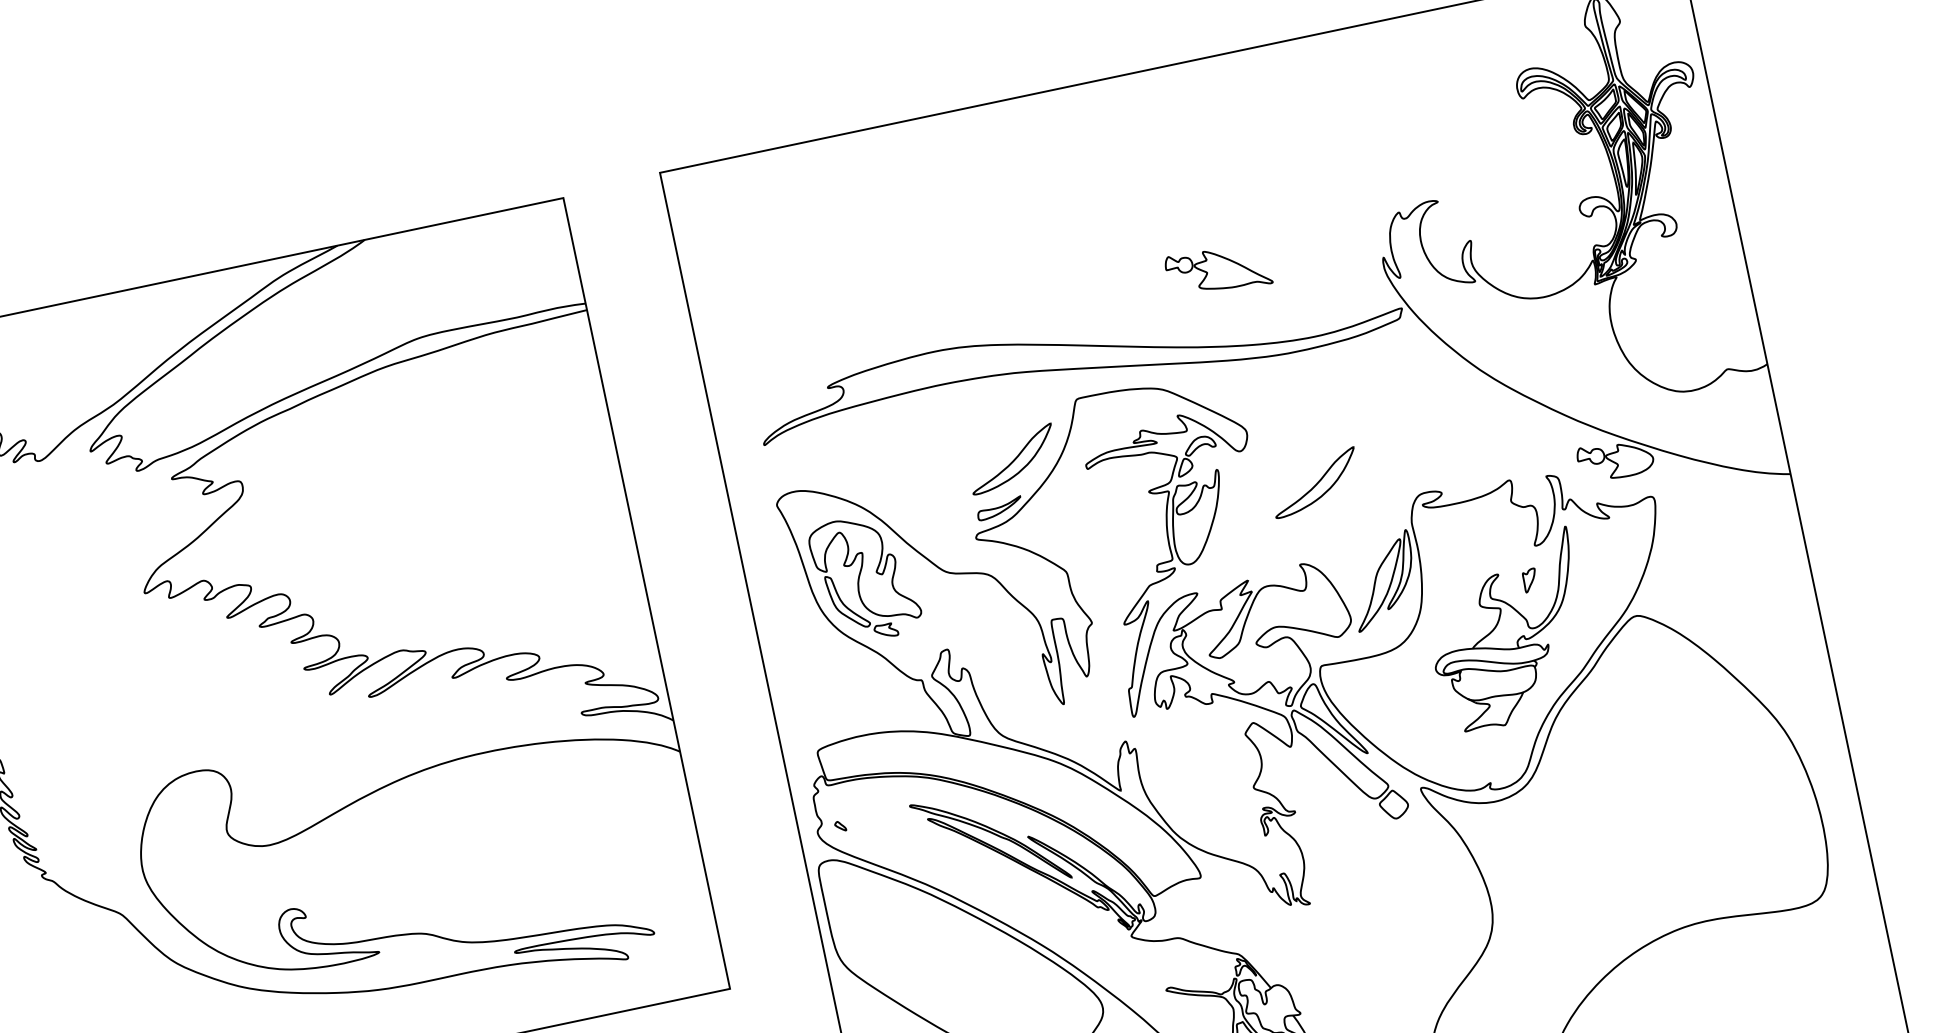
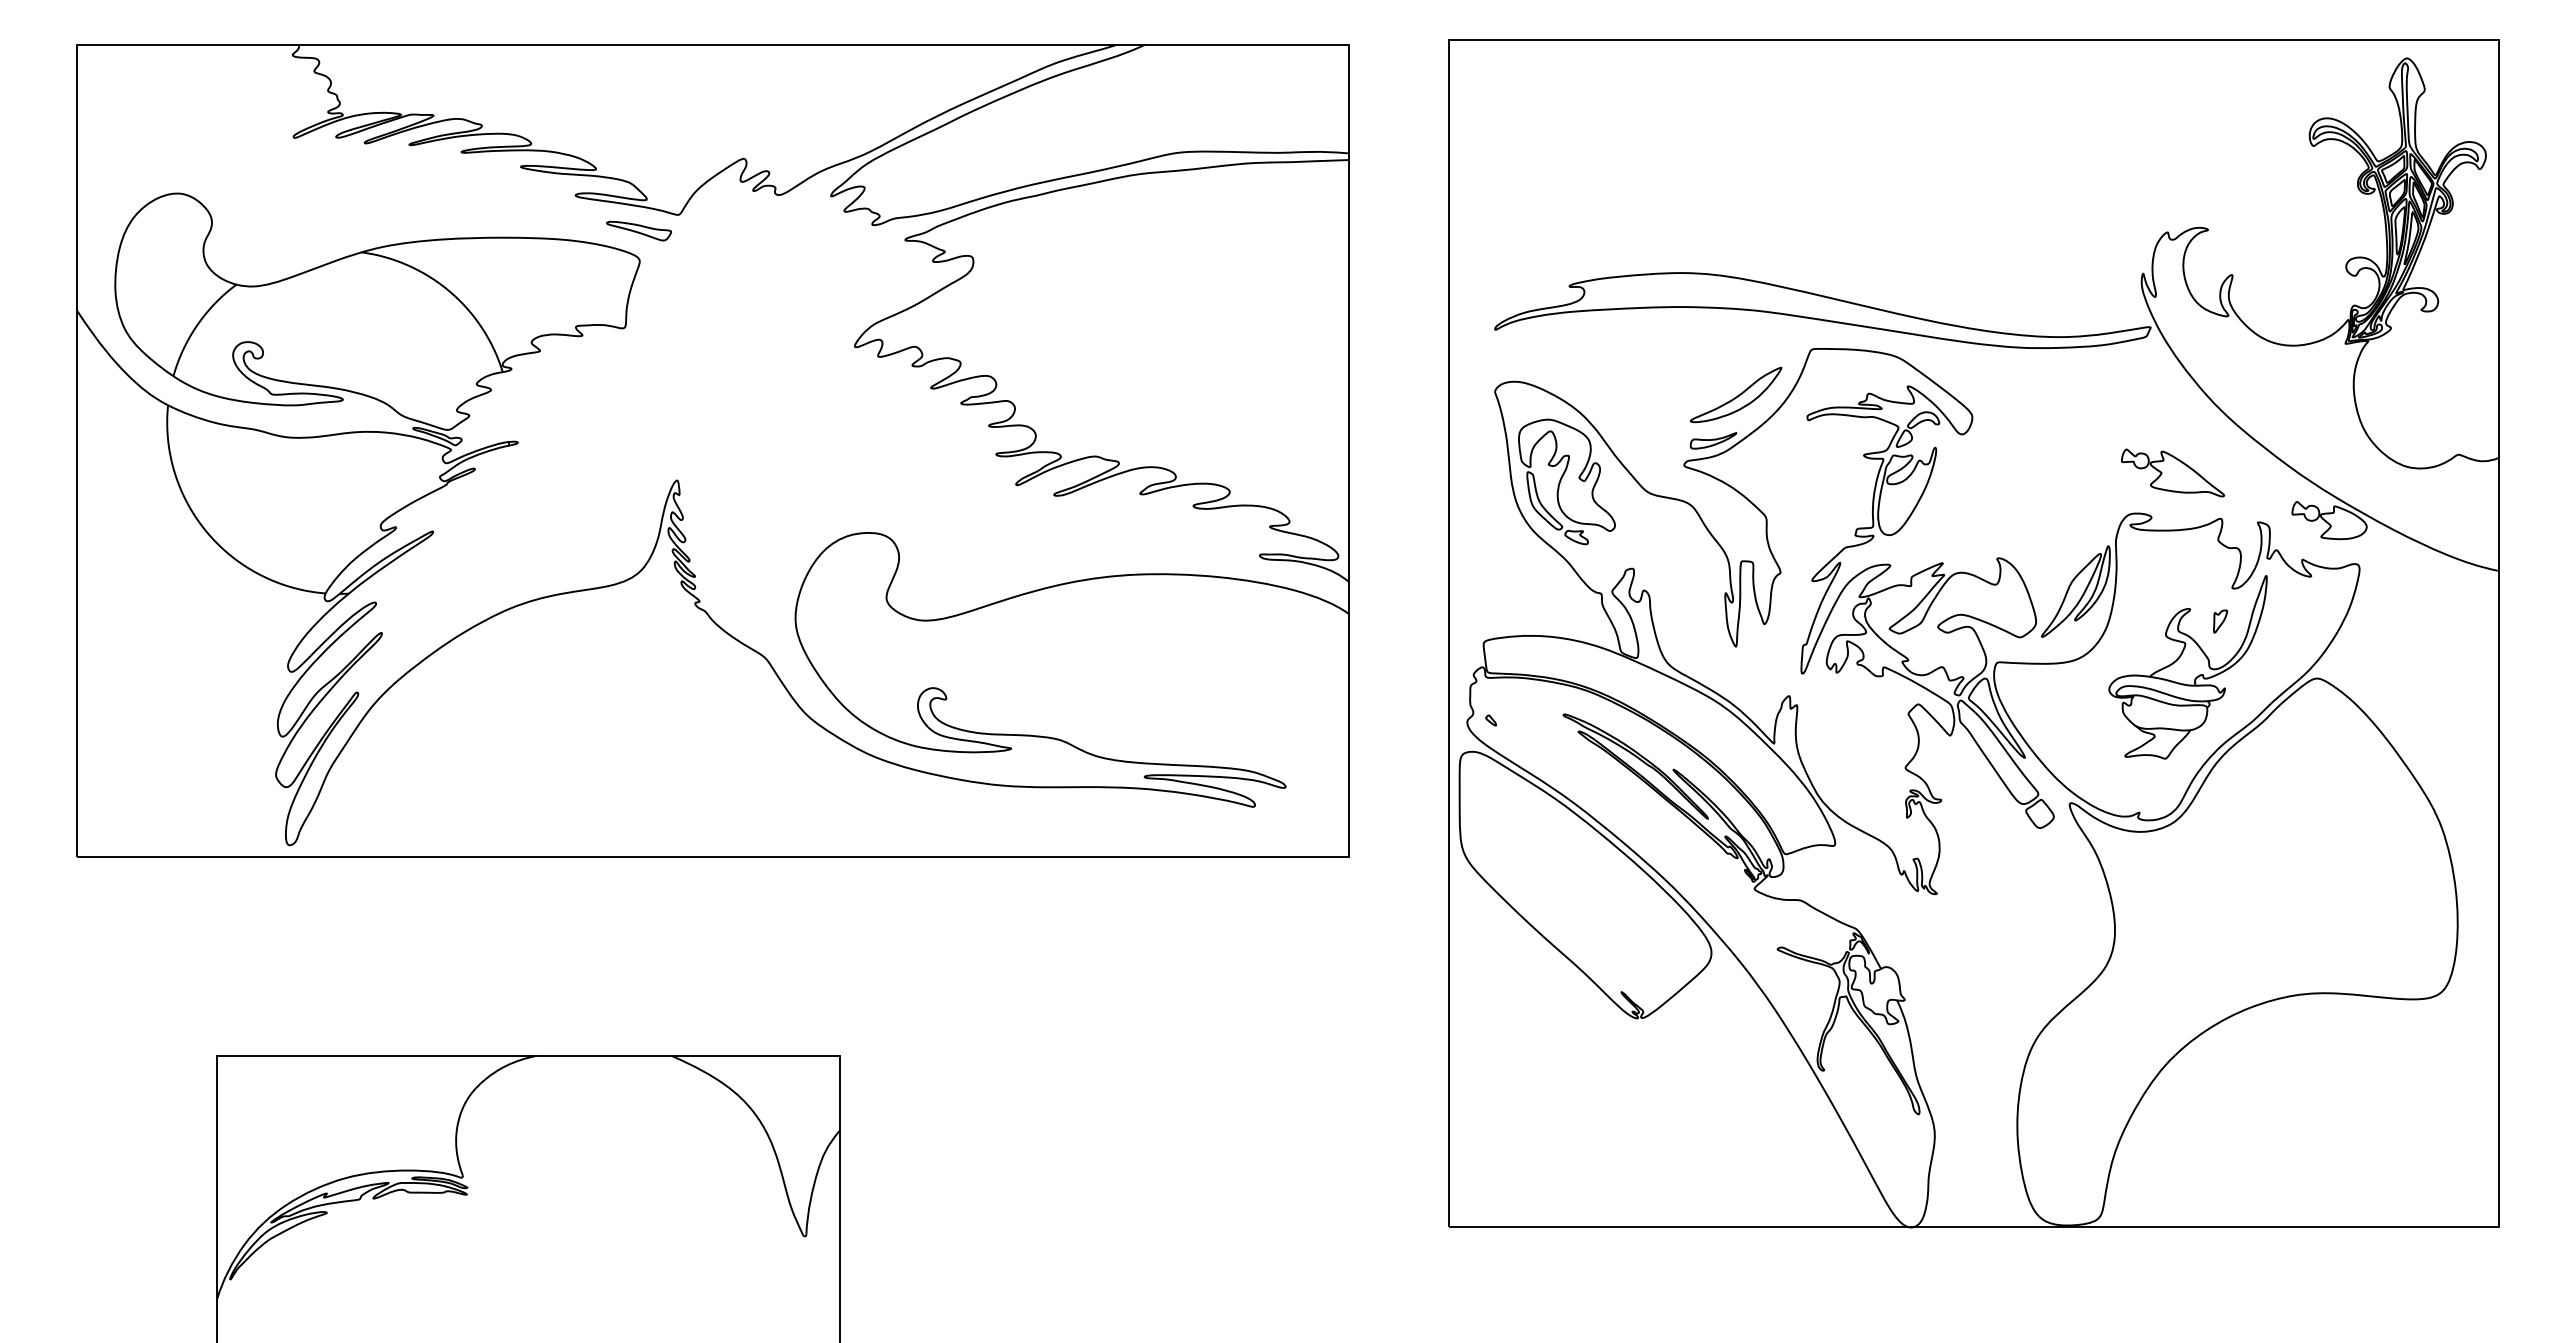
part: (1217, 270) -> (2172, 472), moved
part: (1314, 482) -> (2028, 480), removed

